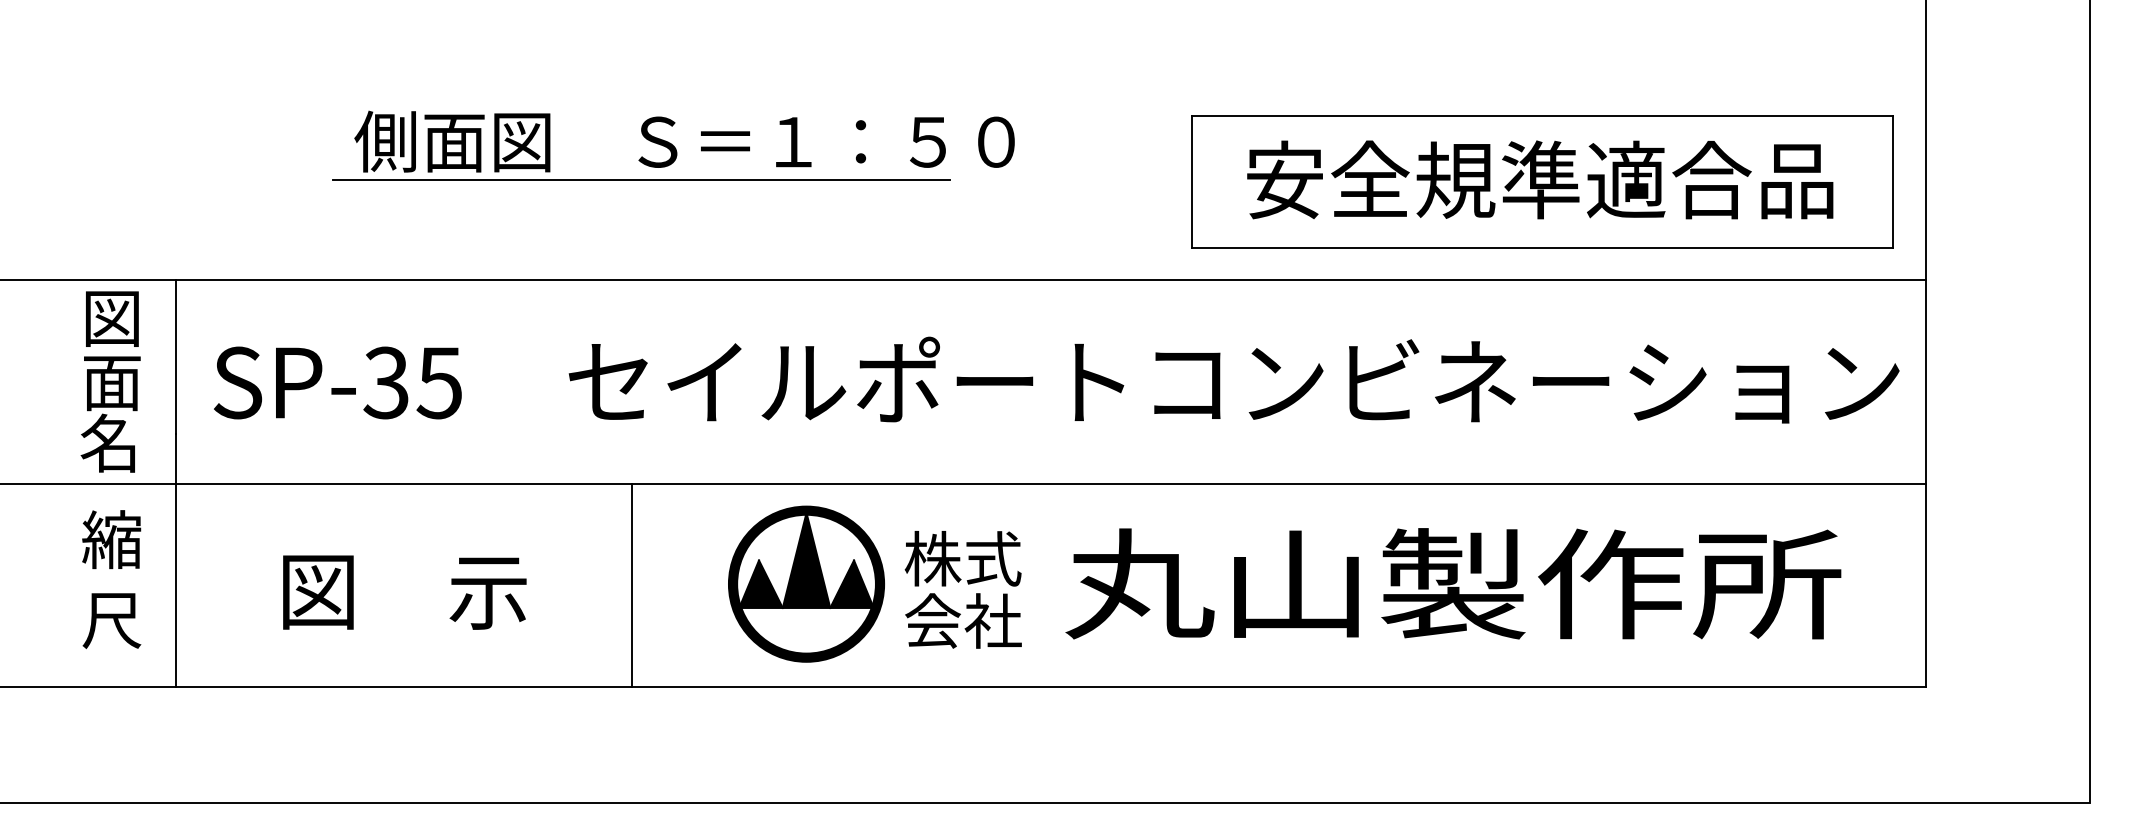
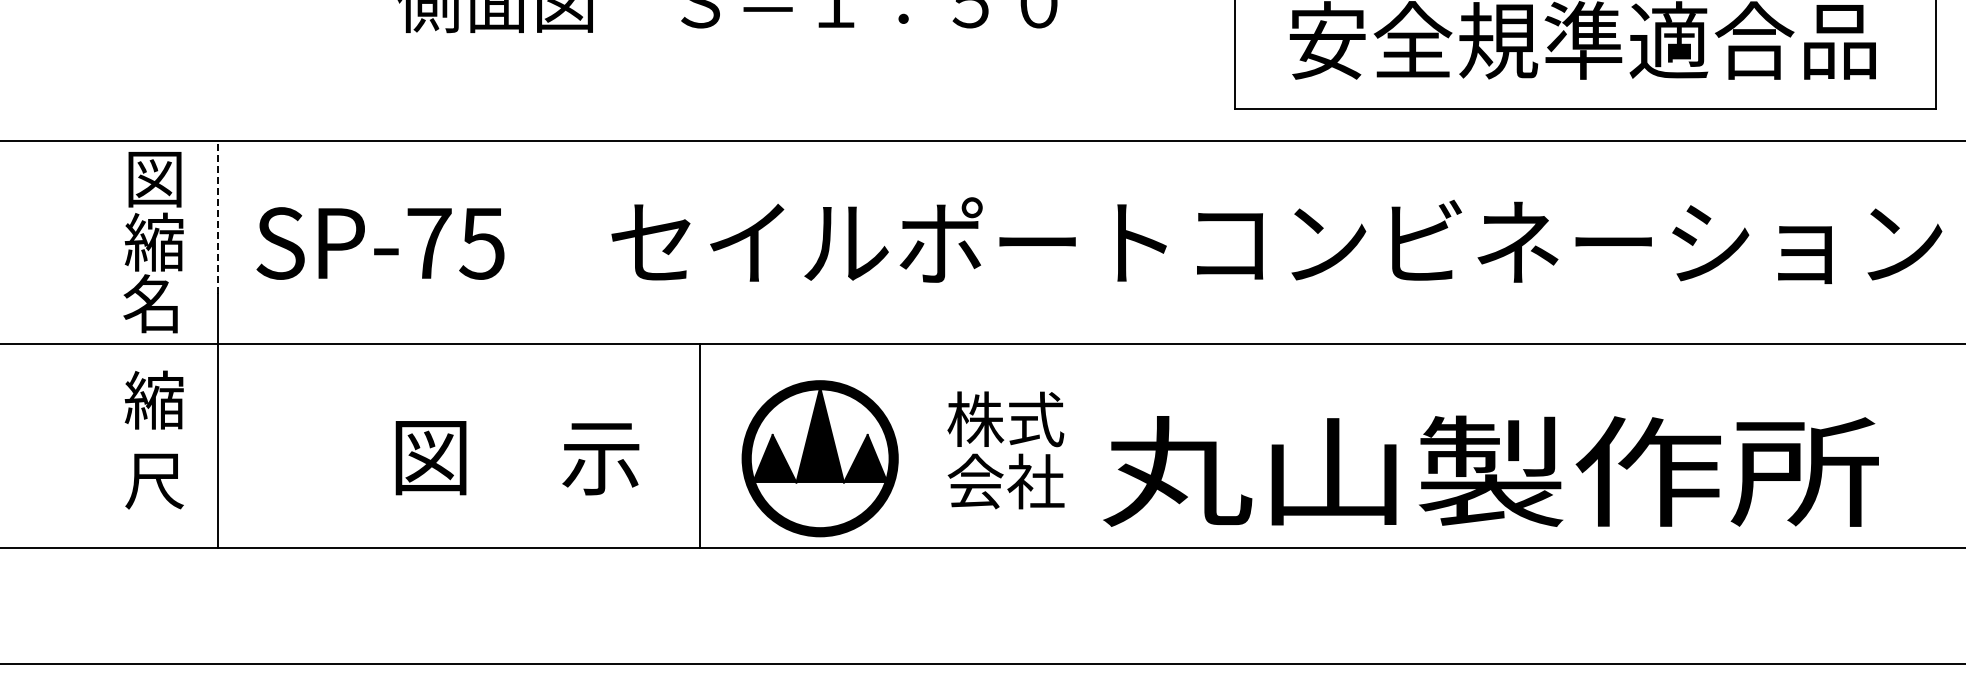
line: (640, 179) -> (683, 40), removed
line: (175, 357) -> (218, 218), solid -> dashed
text: (111, 381) -> (154, 242), 面 -> 縮
text: (386, 382) -> (429, 243), SP-35 -> SP-75
part: (806, 583) -> (820, 458), moved
text: (1453, 583) -> (1491, 471), moved
line: (631, 585) -> (700, 446), moved
text: (404, 592) -> (517, 458), moved

